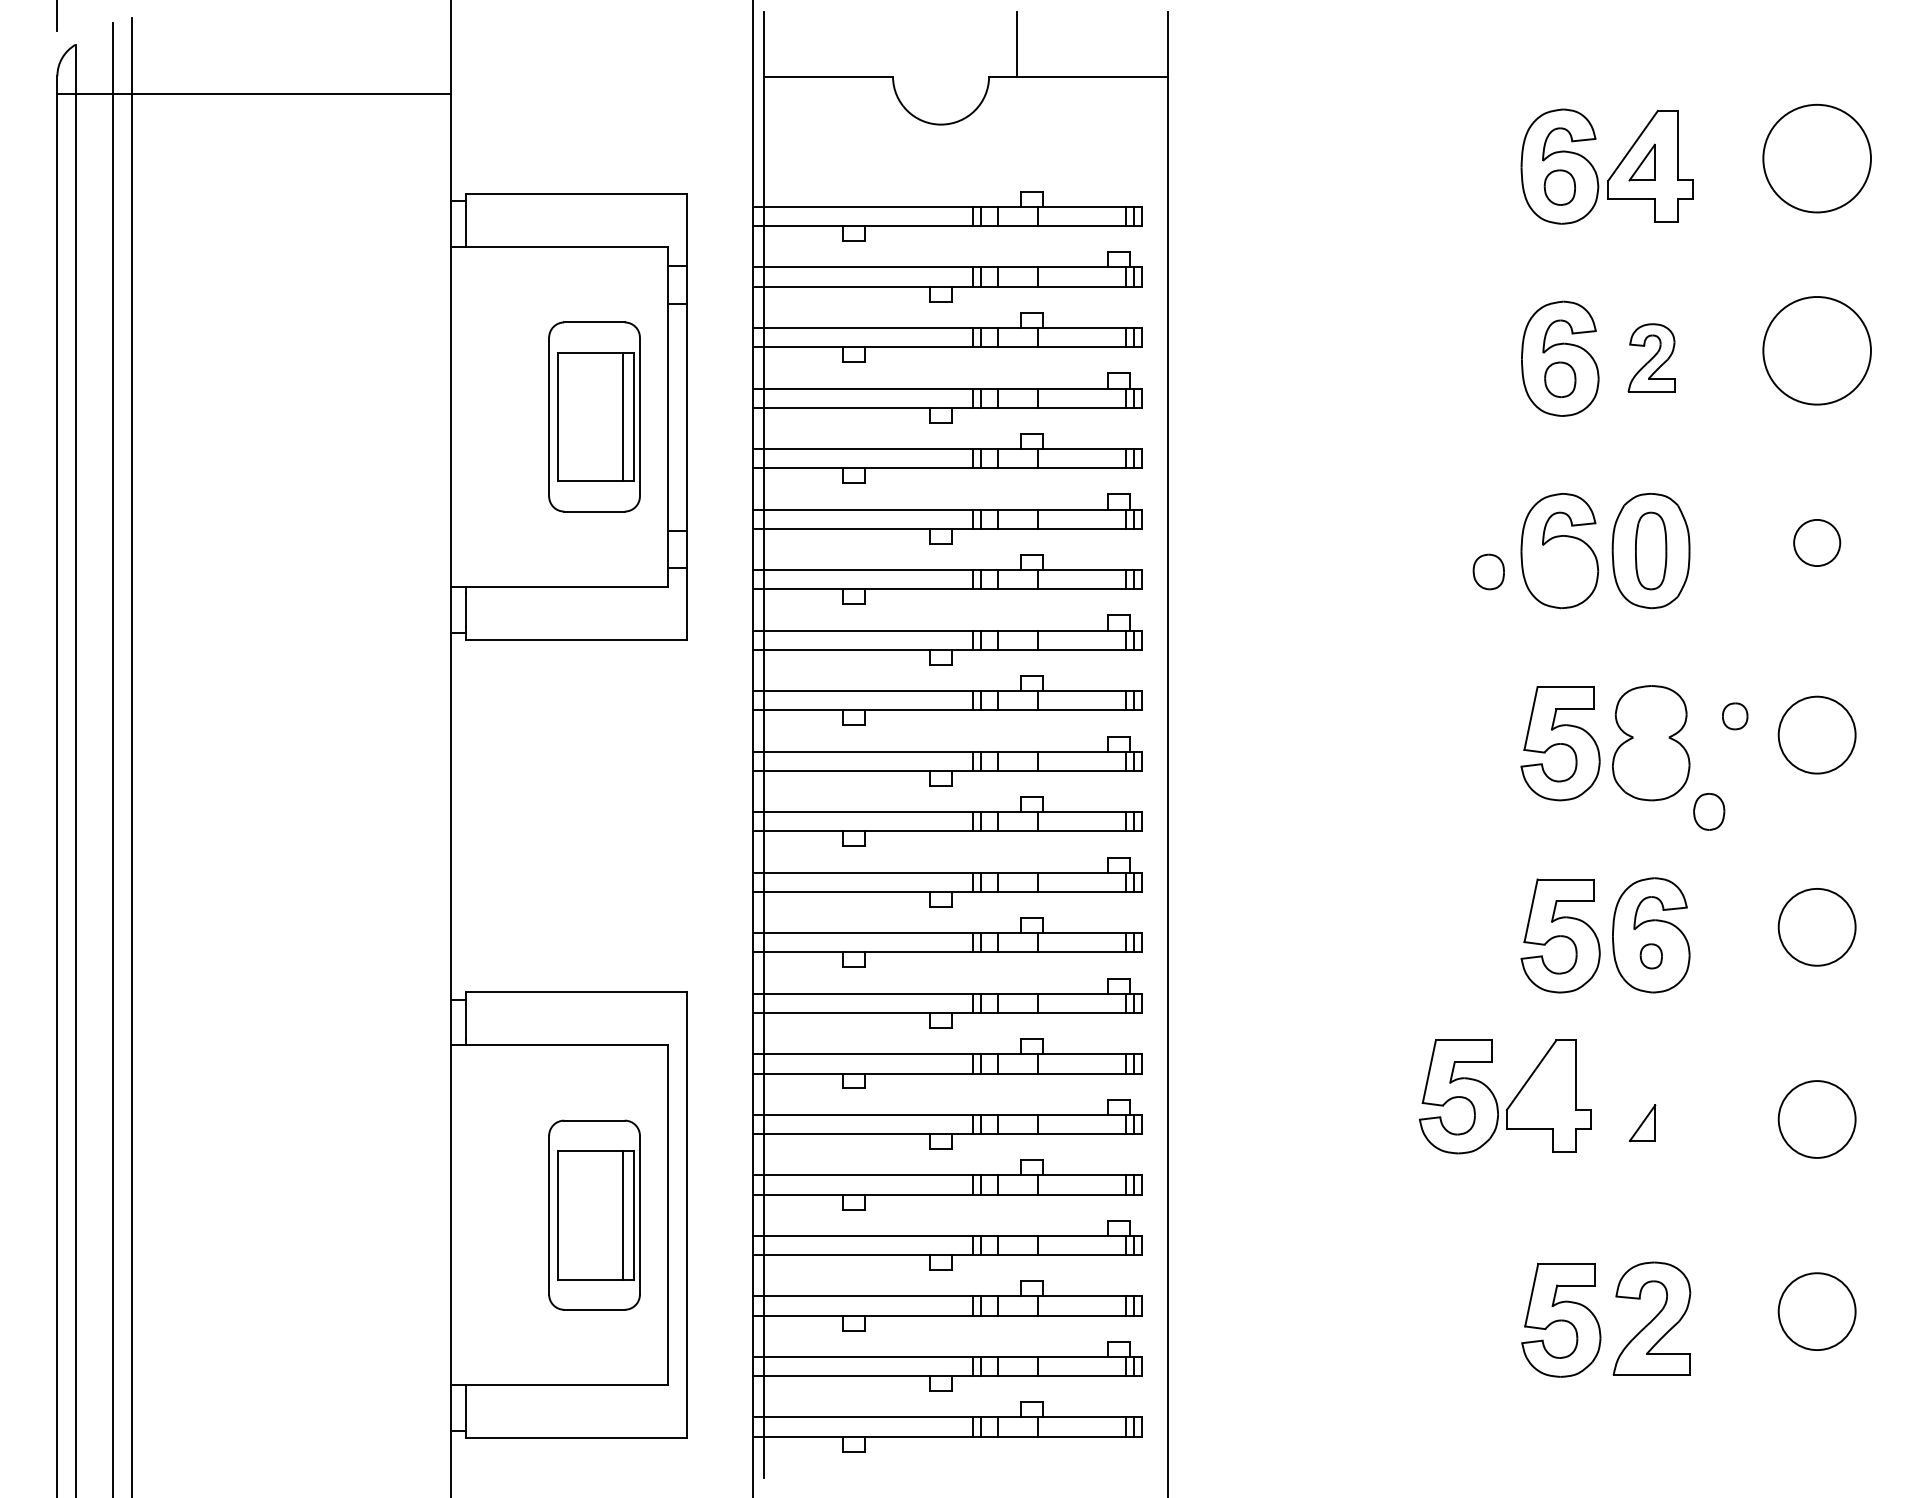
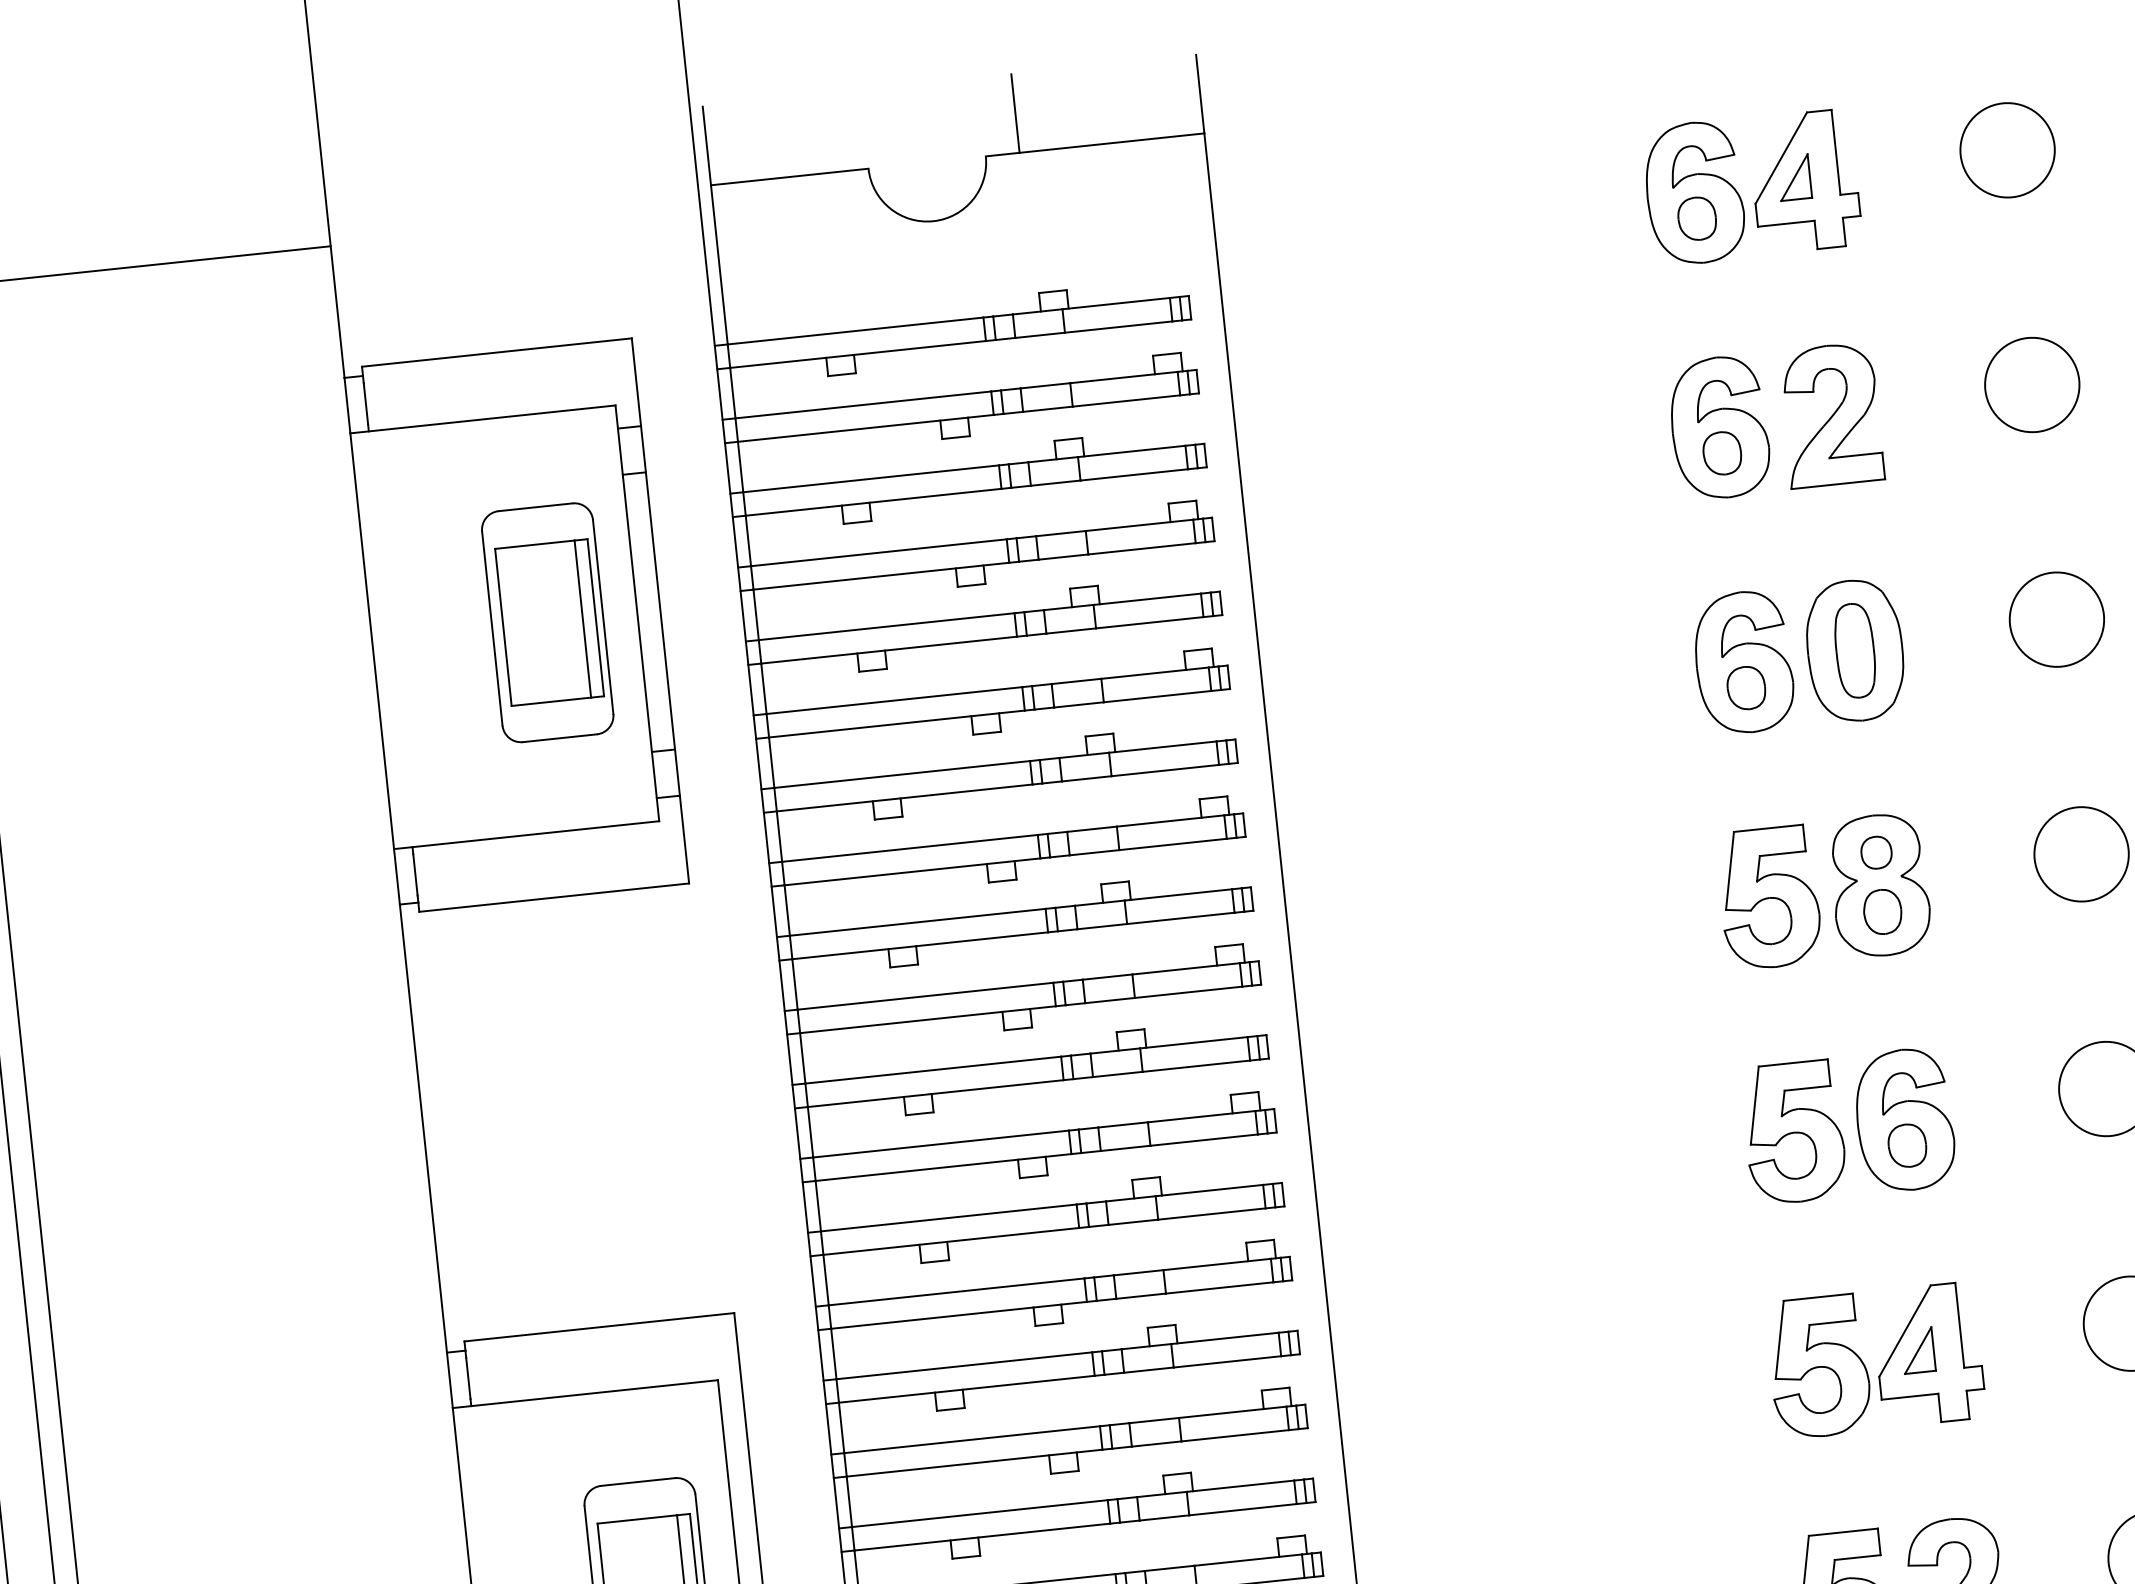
circle: (1816, 158) -> (2006, 150), size x0.71
circle: (1816, 350) -> (2031, 384), size x0.71
part: (1651, 357) -> (1830, 414), size x1.67
circle: (1816, 542) -> (2056, 619), size x1.67
part: (1488, 571) -> (1745, 687), moved
part: (1735, 716) -> (1876, 852), moved
part: (1709, 811) -> (1883, 911), moved
part: (1651, 956) -> (1907, 1145), size x1.43
part: (1511, 1101) -> (1883, 1365), moved

